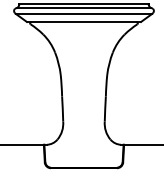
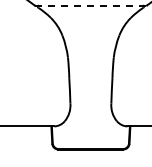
line: (84, 22) -> (91, 5), solid -> dashed

